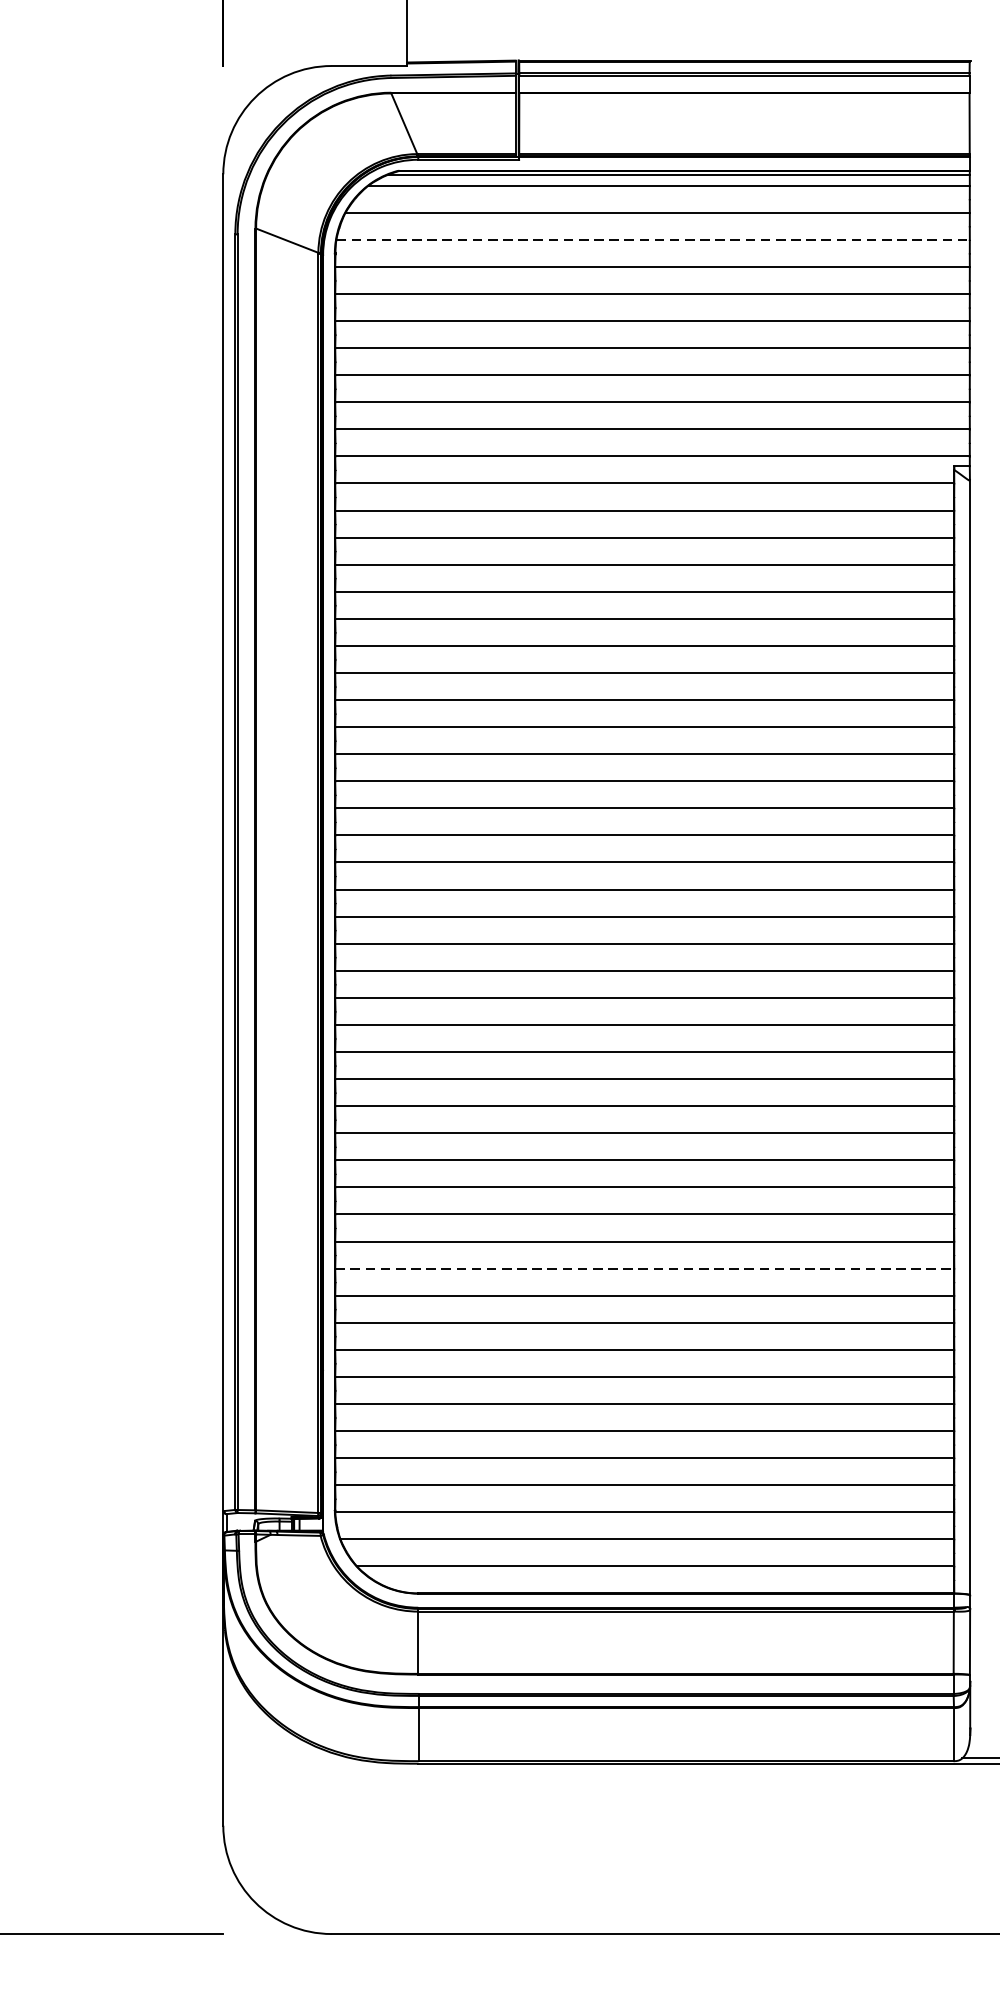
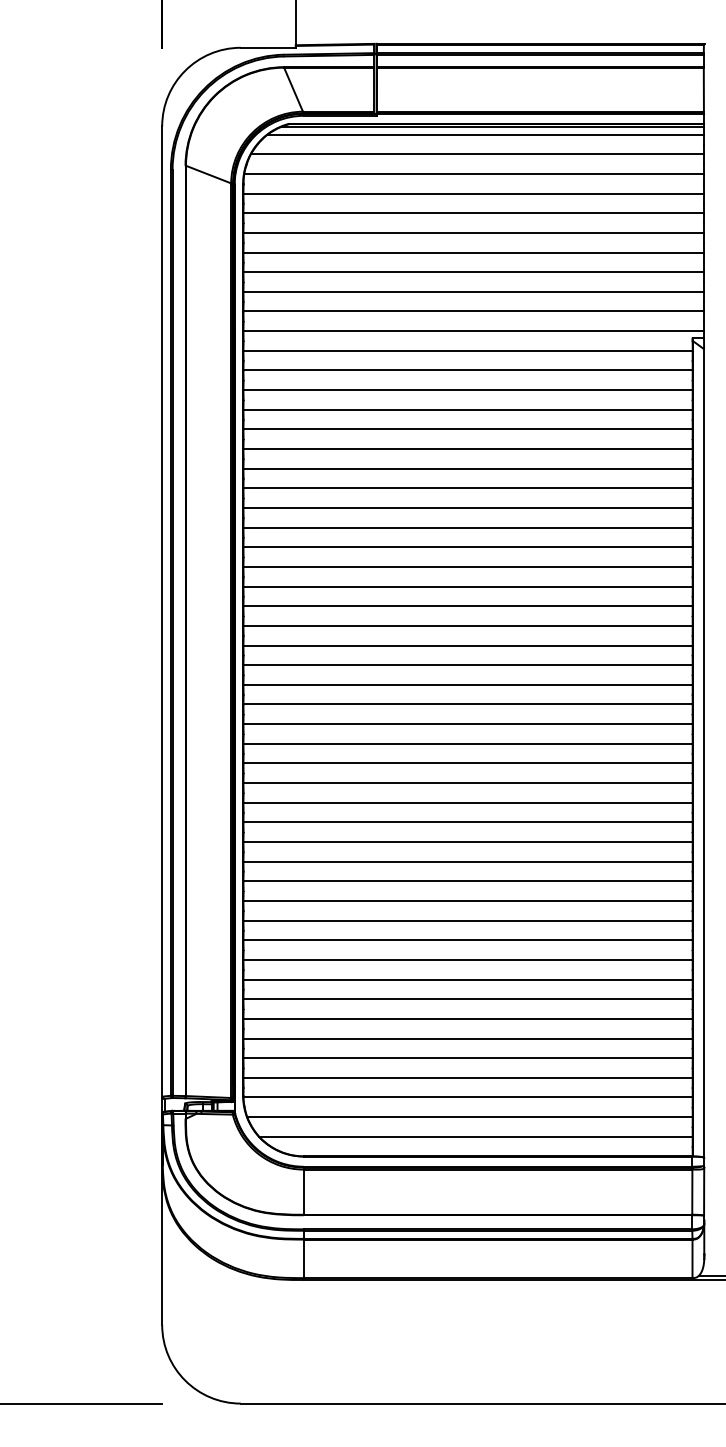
line: (653, 239) -> (474, 173), dashed -> solid
line: (645, 1268) -> (468, 920), dashed -> solid

